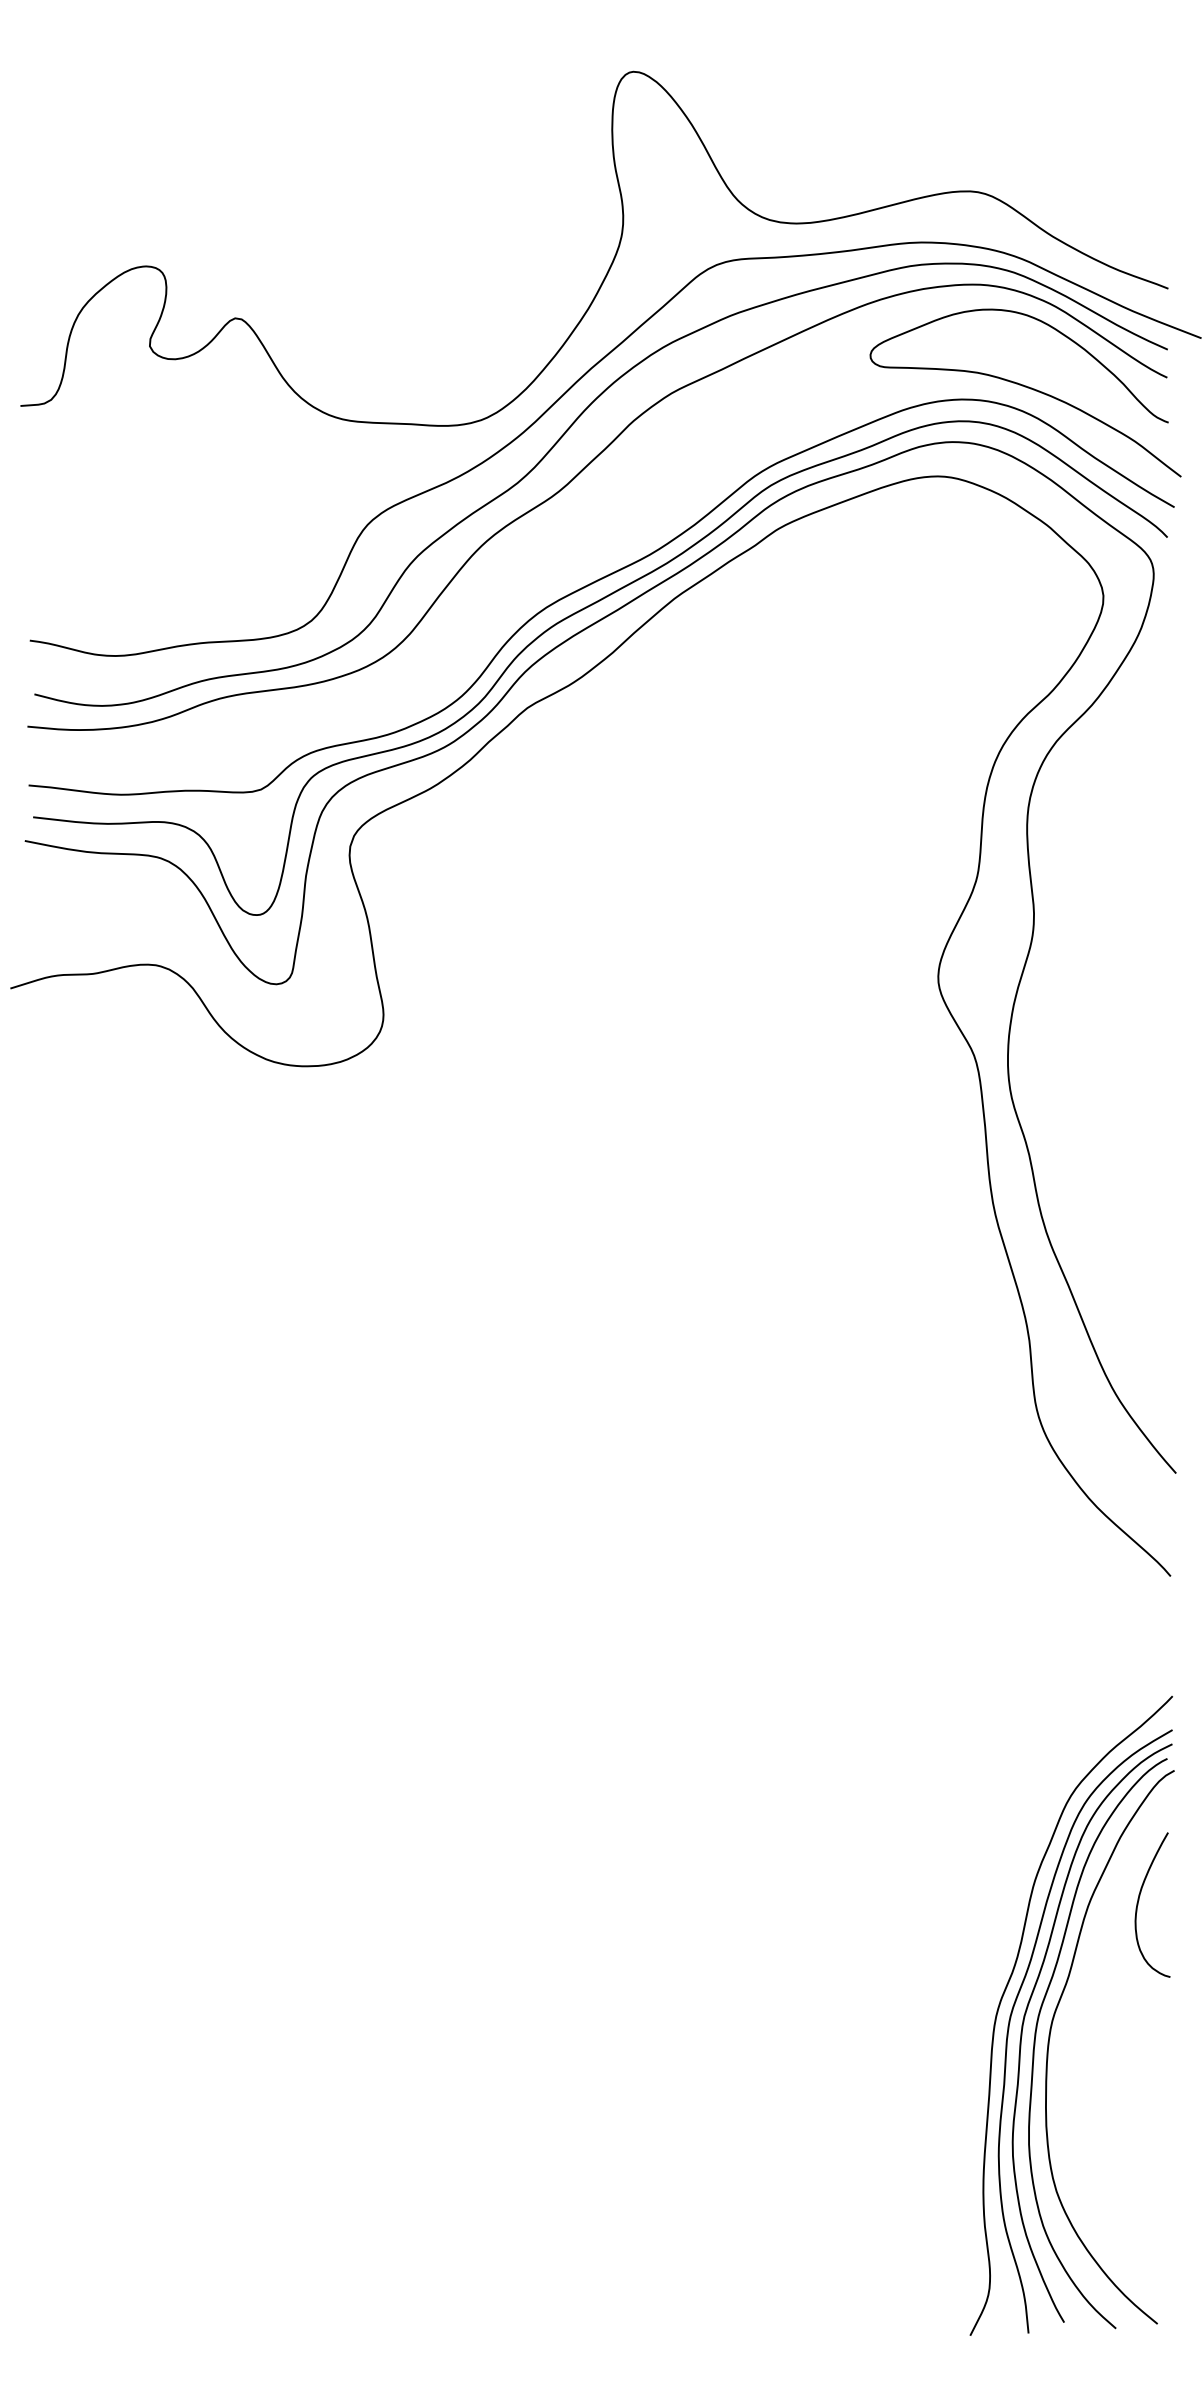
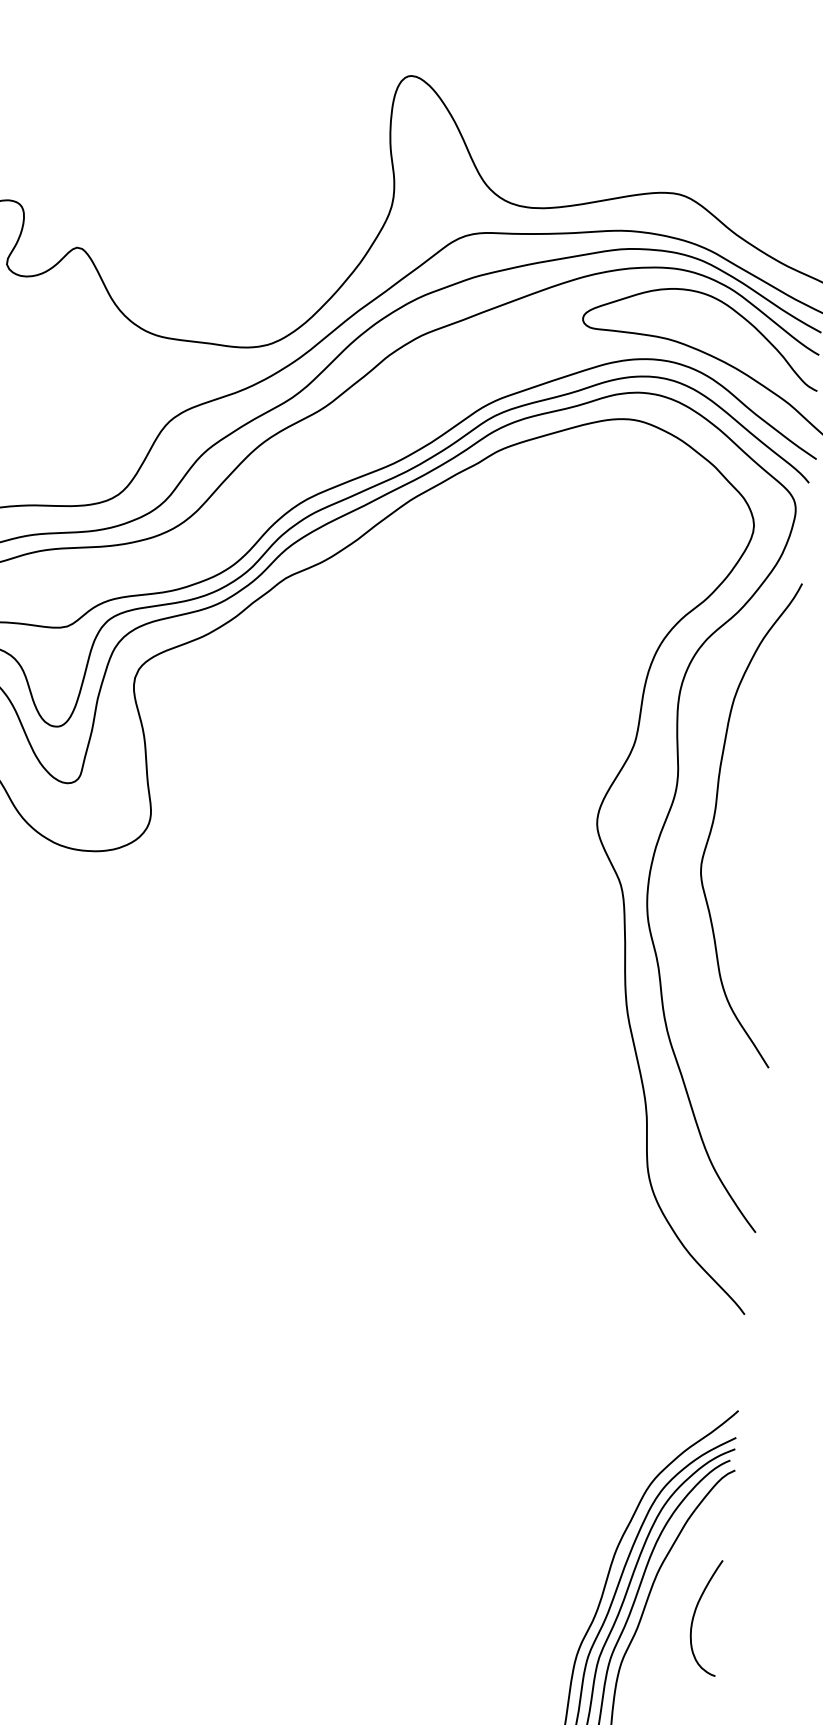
curve: (1084, 959) -> (715, 815), added
curve: (1139, 1900) -> (695, 1612), moved

